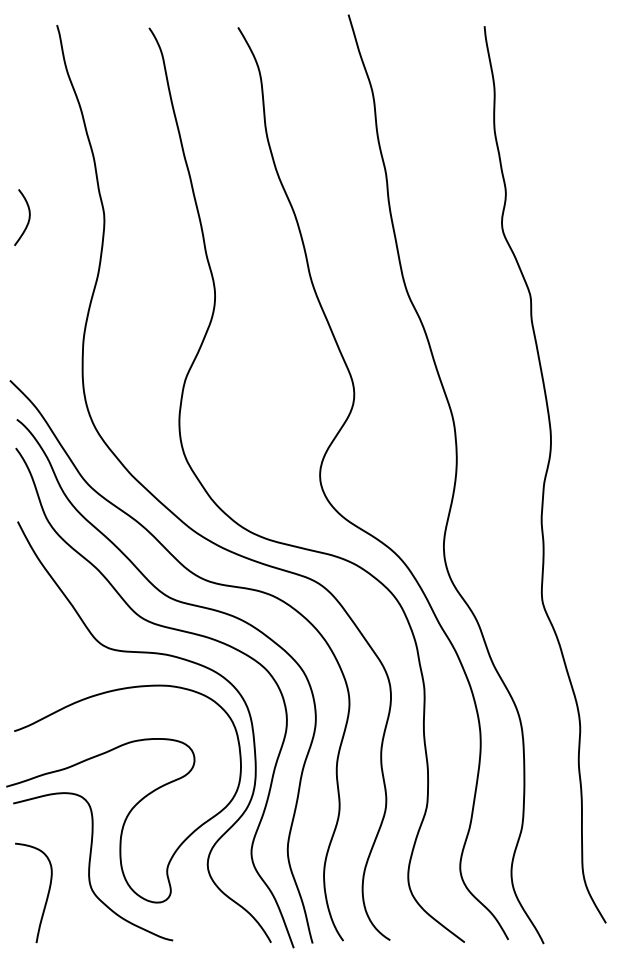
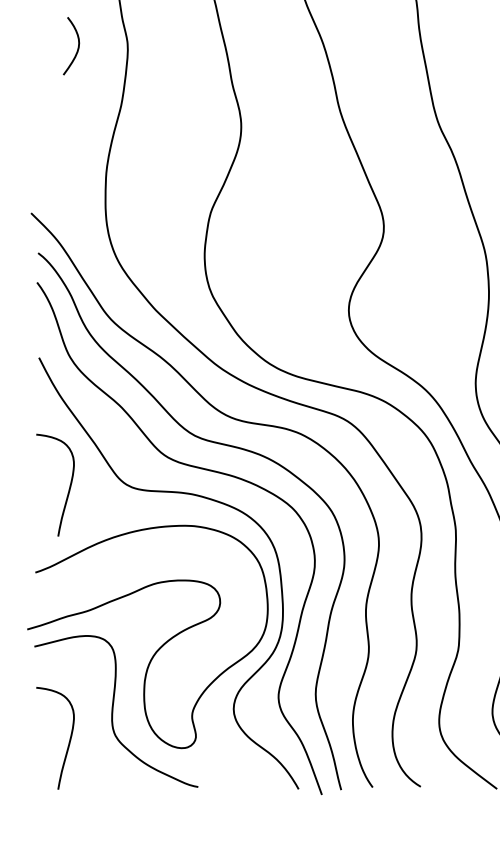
curve: (28, 217) -> (77, 46), moved
curve: (46, 649) -> (68, 488), added

